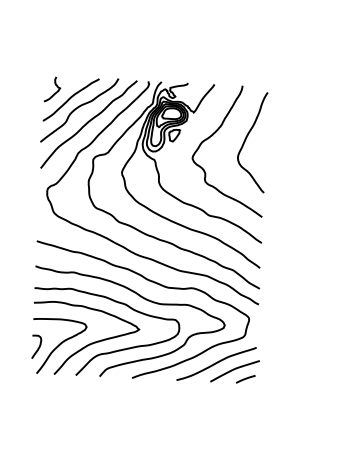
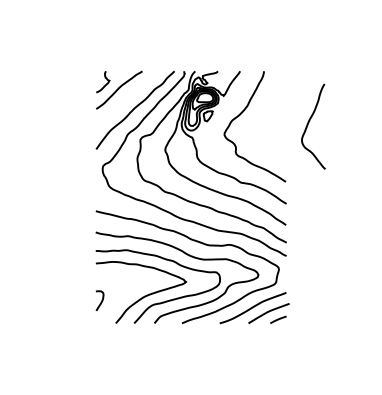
curve: (78, 108) -> (125, 97), removed
curve: (246, 140) -> (308, 125), moved
curve: (59, 346) -> (119, 299), removed

